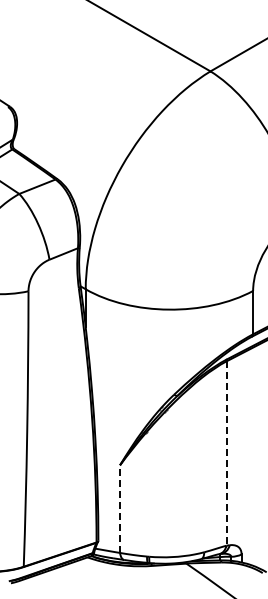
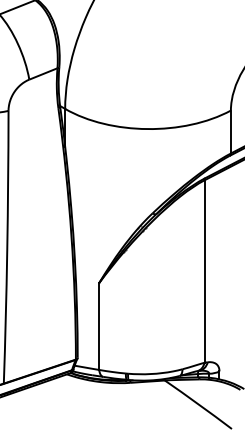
line: (226, 454) -> (204, 272), dashed -> solid
line: (120, 509) -> (99, 326), dashed -> solid

